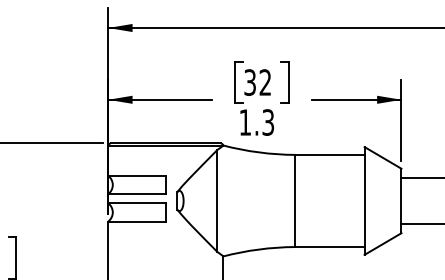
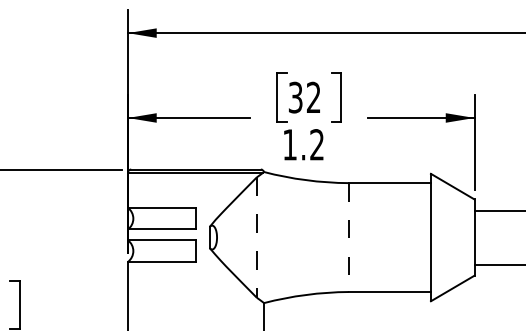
text: (267, 122) -> (316, 144), 1.3 -> 1.2
line: (217, 201) -> (256, 238), solid -> dashed
line: (294, 201) -> (348, 238), solid -> dashed

